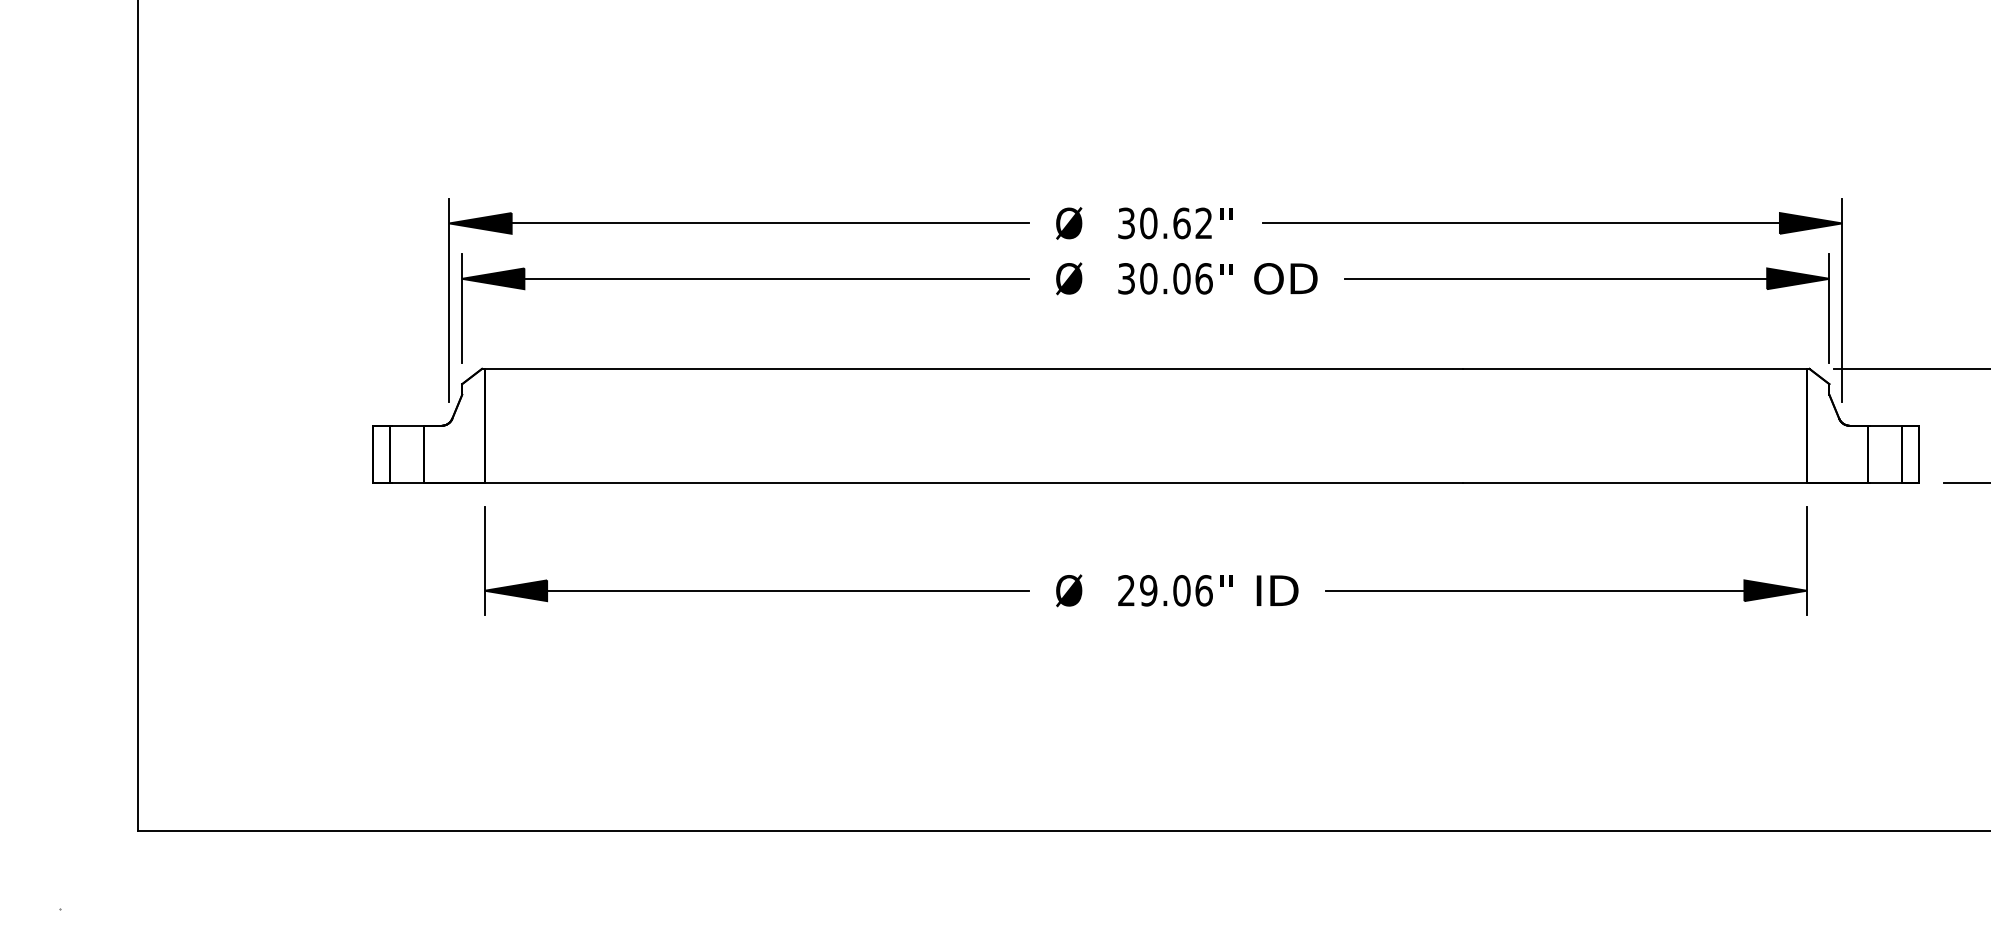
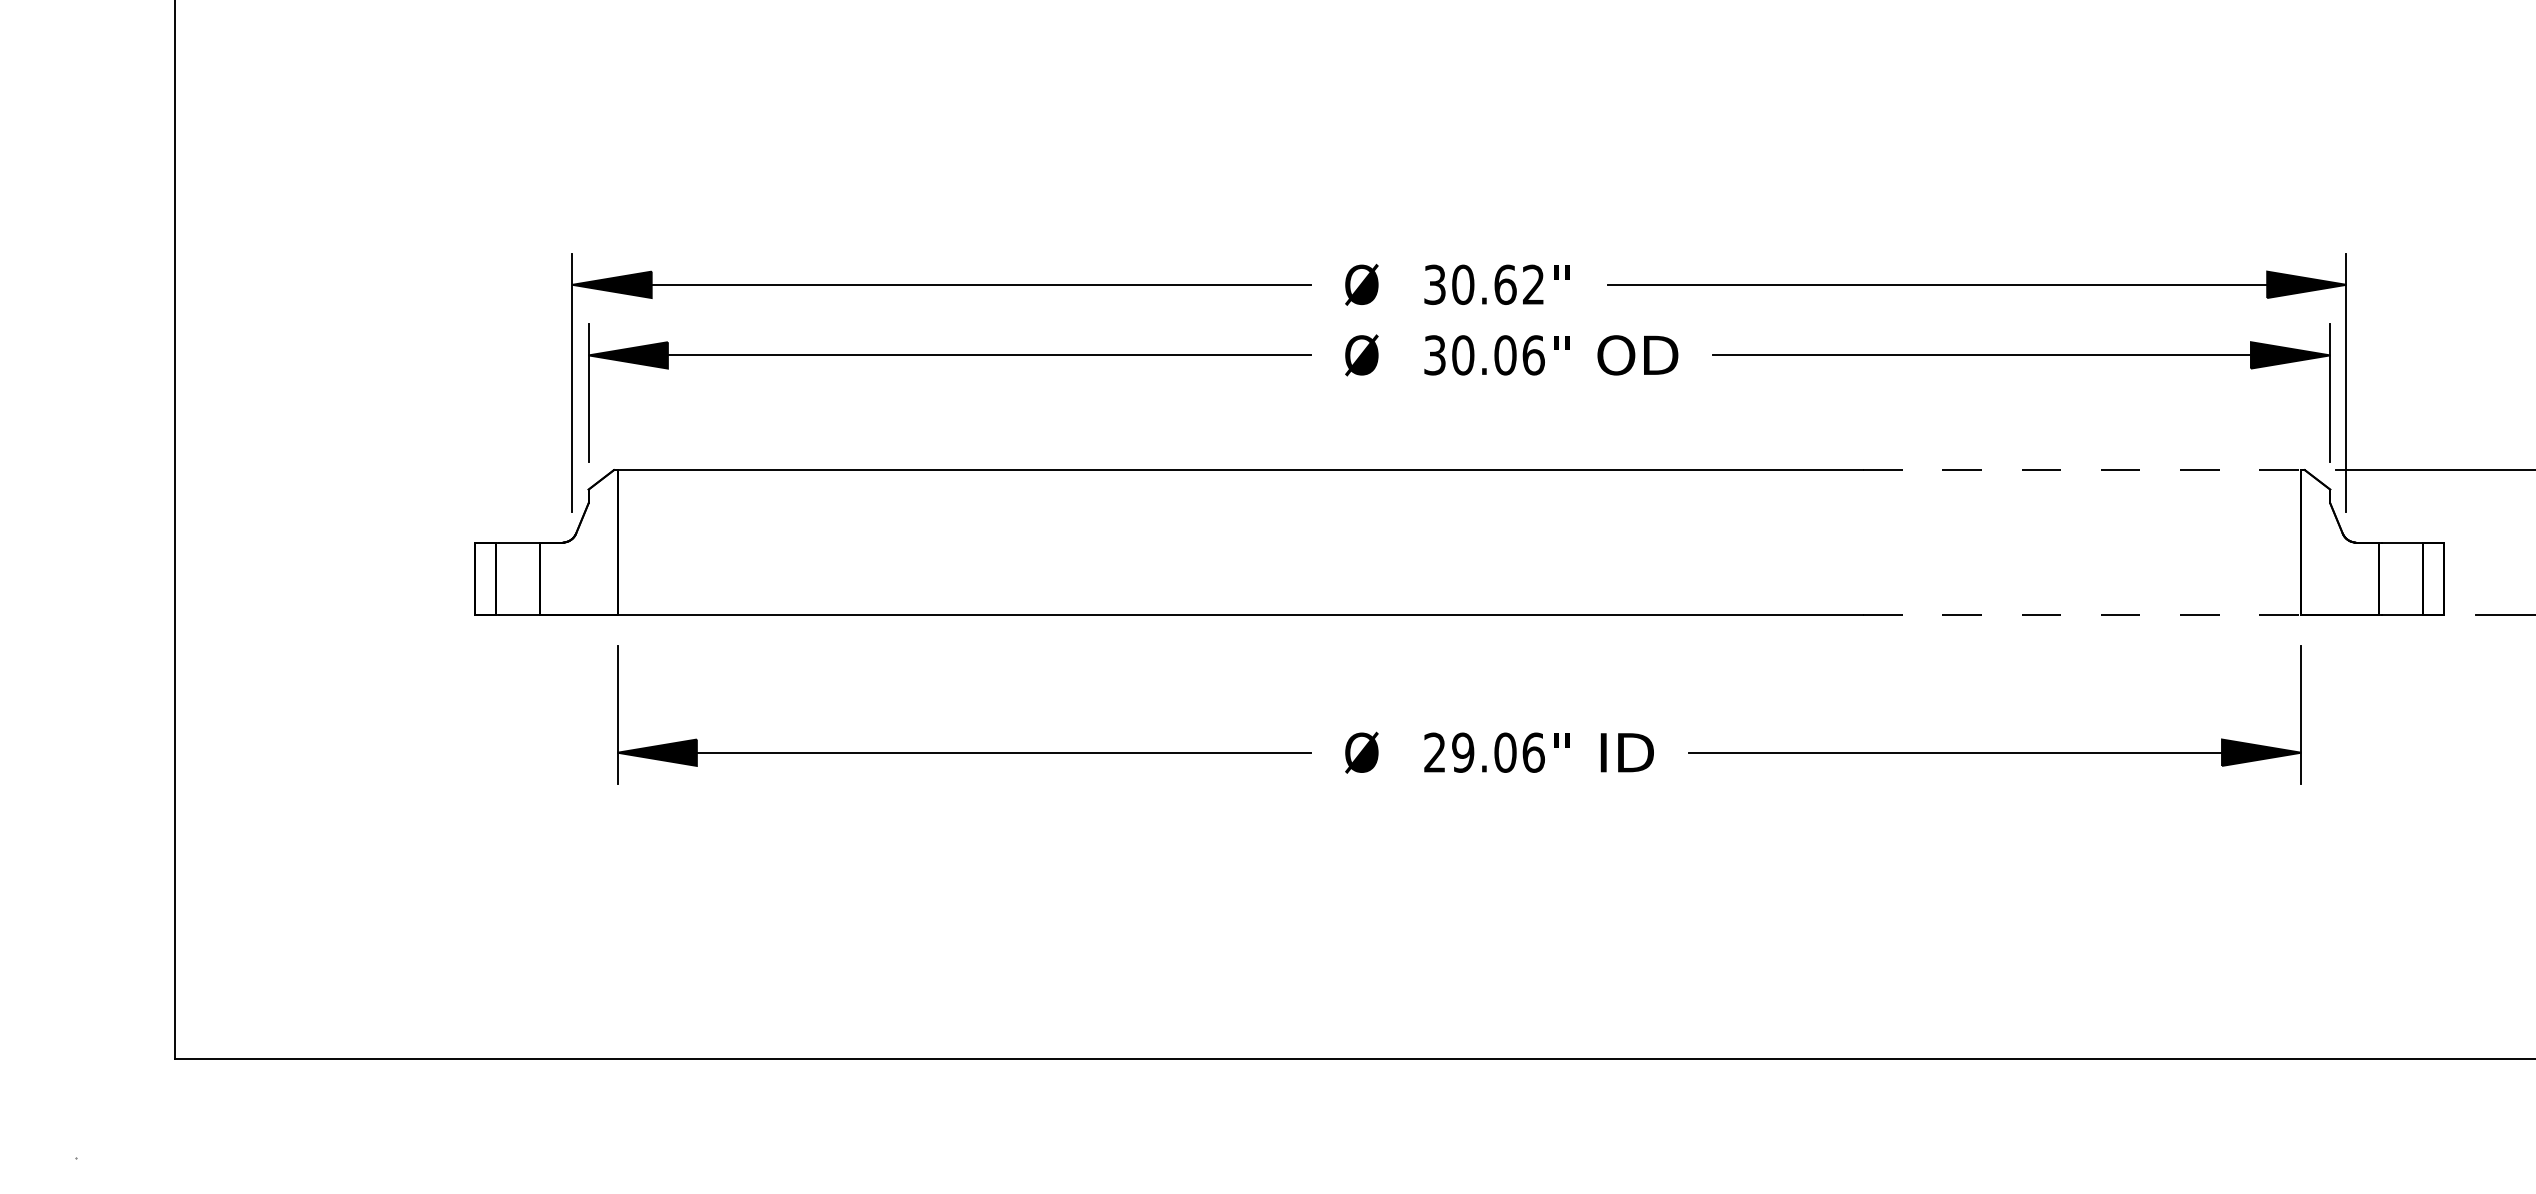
line: (1635, 368) -> (2083, 469), solid -> dashed
line: (1635, 482) -> (2083, 614), solid -> dashed

